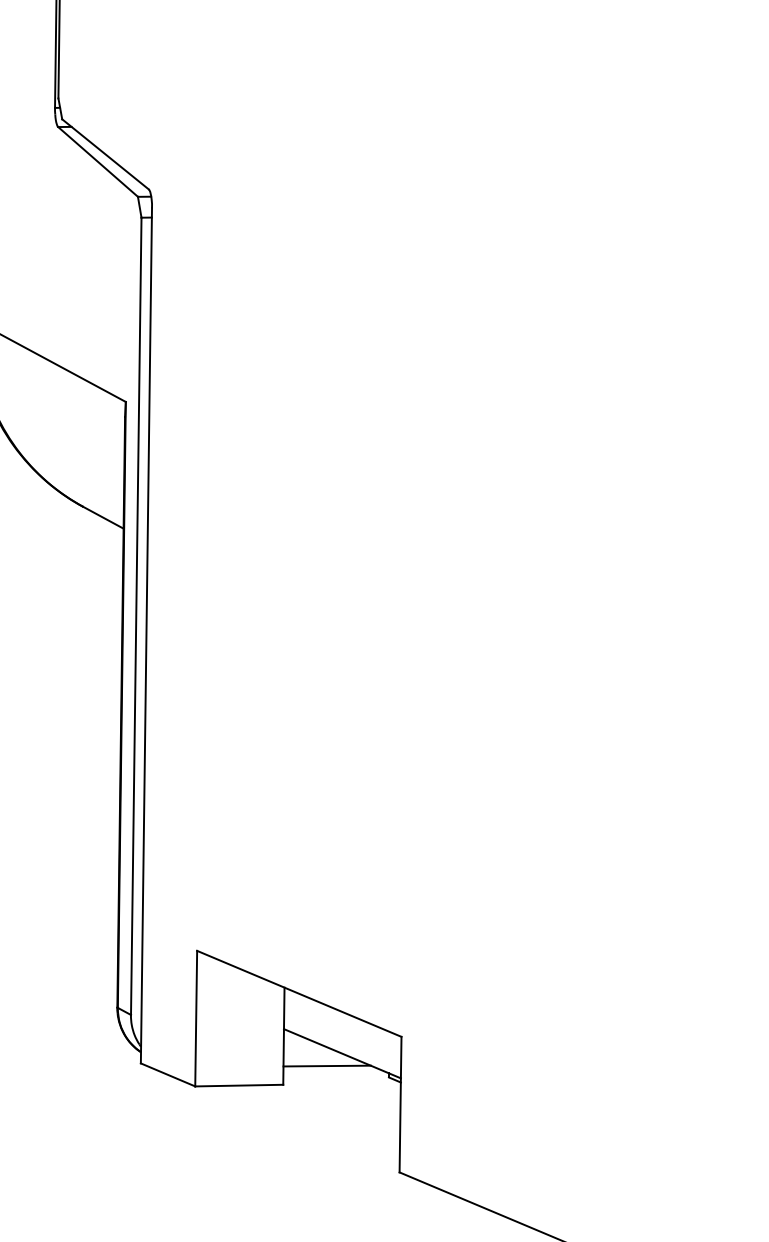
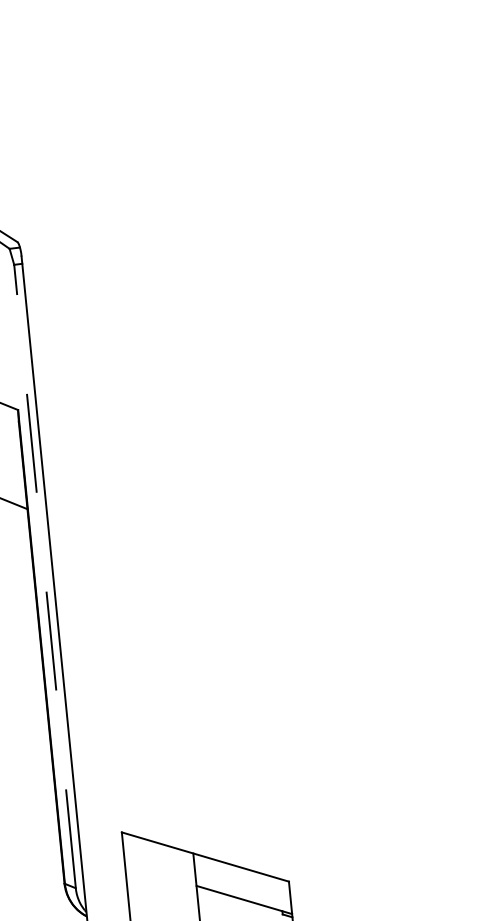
line: (136, 616) -> (45, 576), solid -> dashed
line: (326, 1065) -> (232, 910), removed

